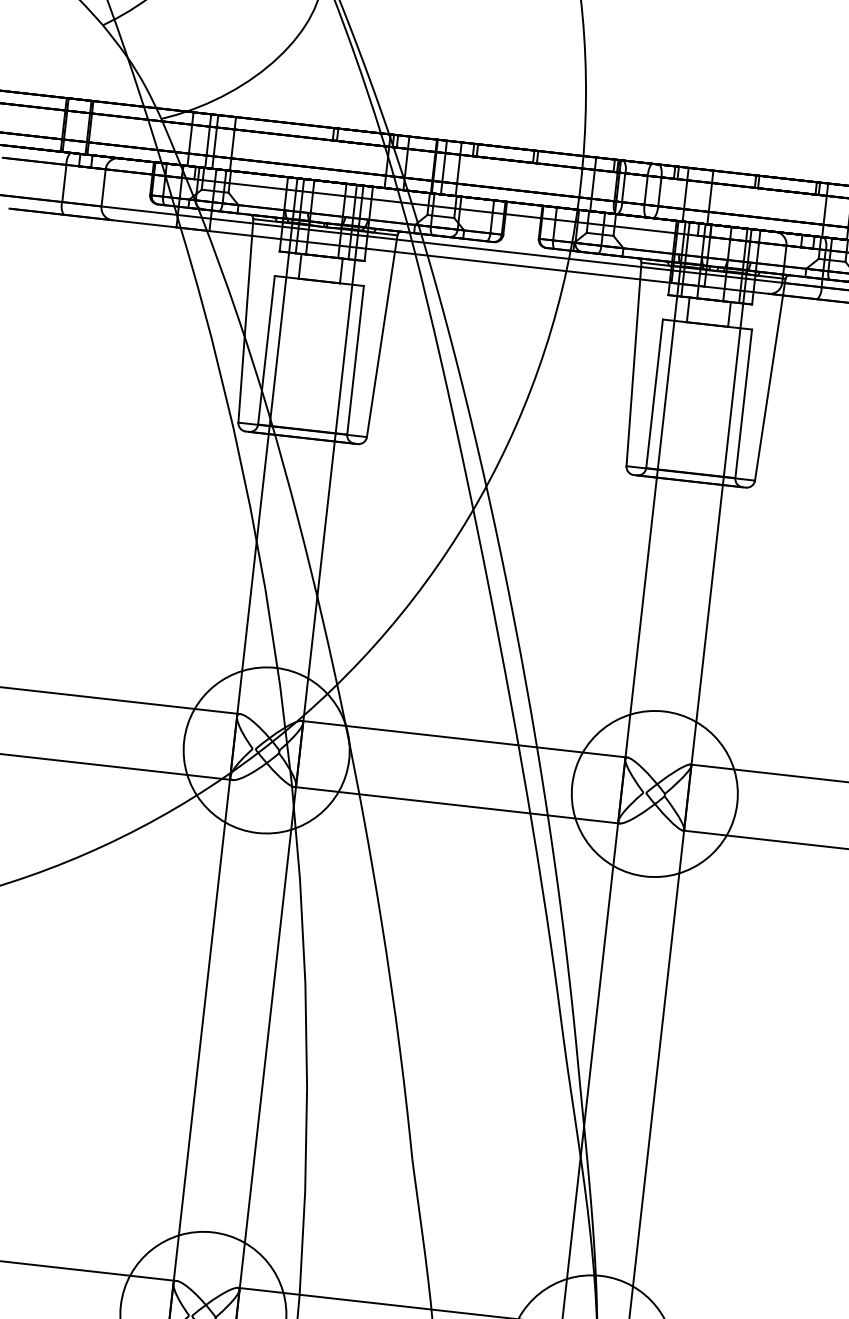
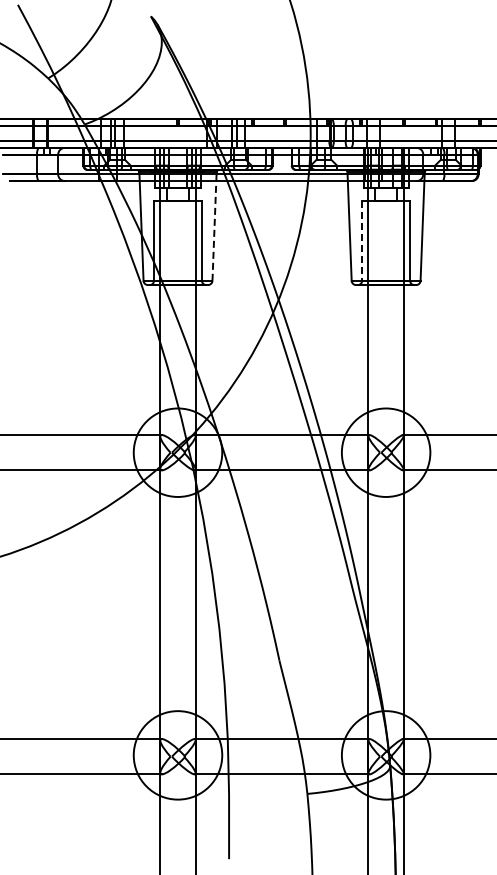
line: (382, 336) -> (214, 226), solid -> dashed
line: (655, 393) -> (362, 240), solid -> dashed

